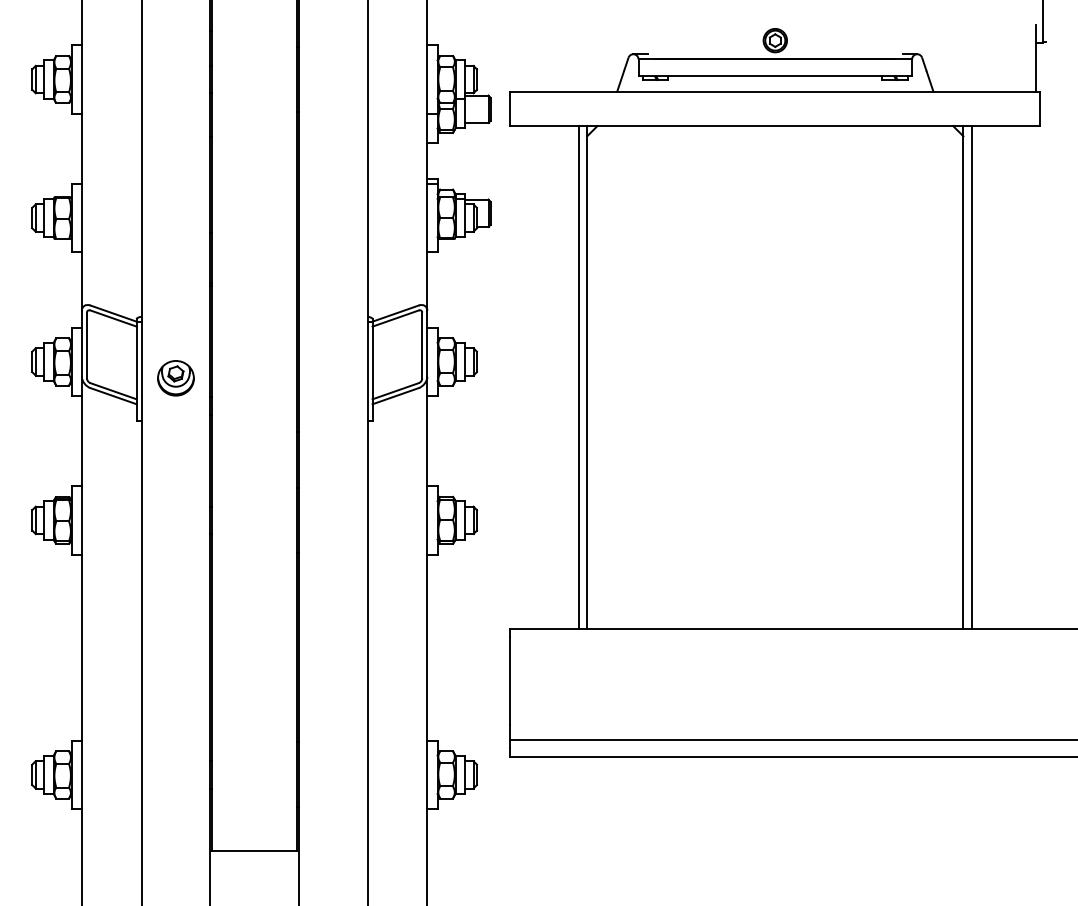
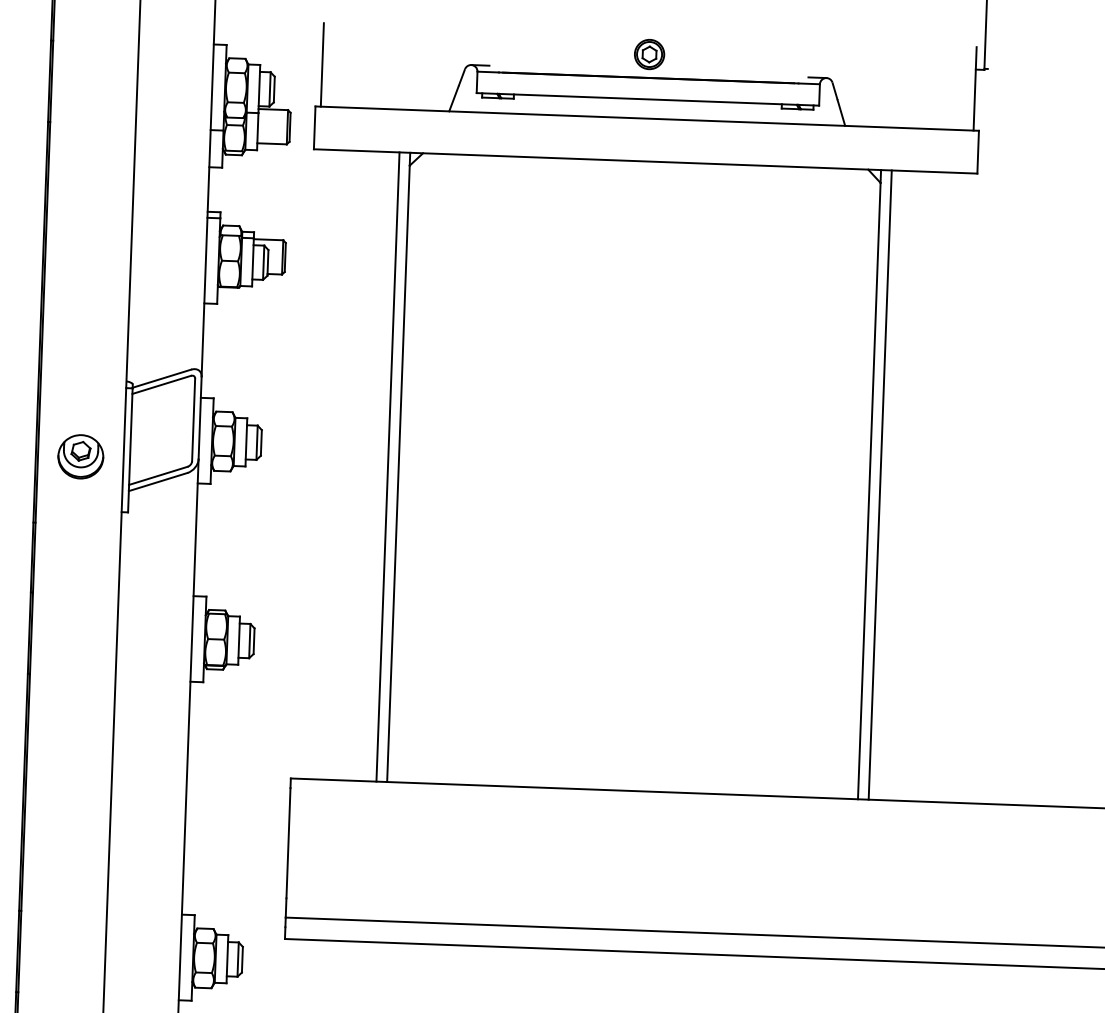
line: (514, 58) -> (322, 64), added
part: (333, 378) -> (81, 457), added

